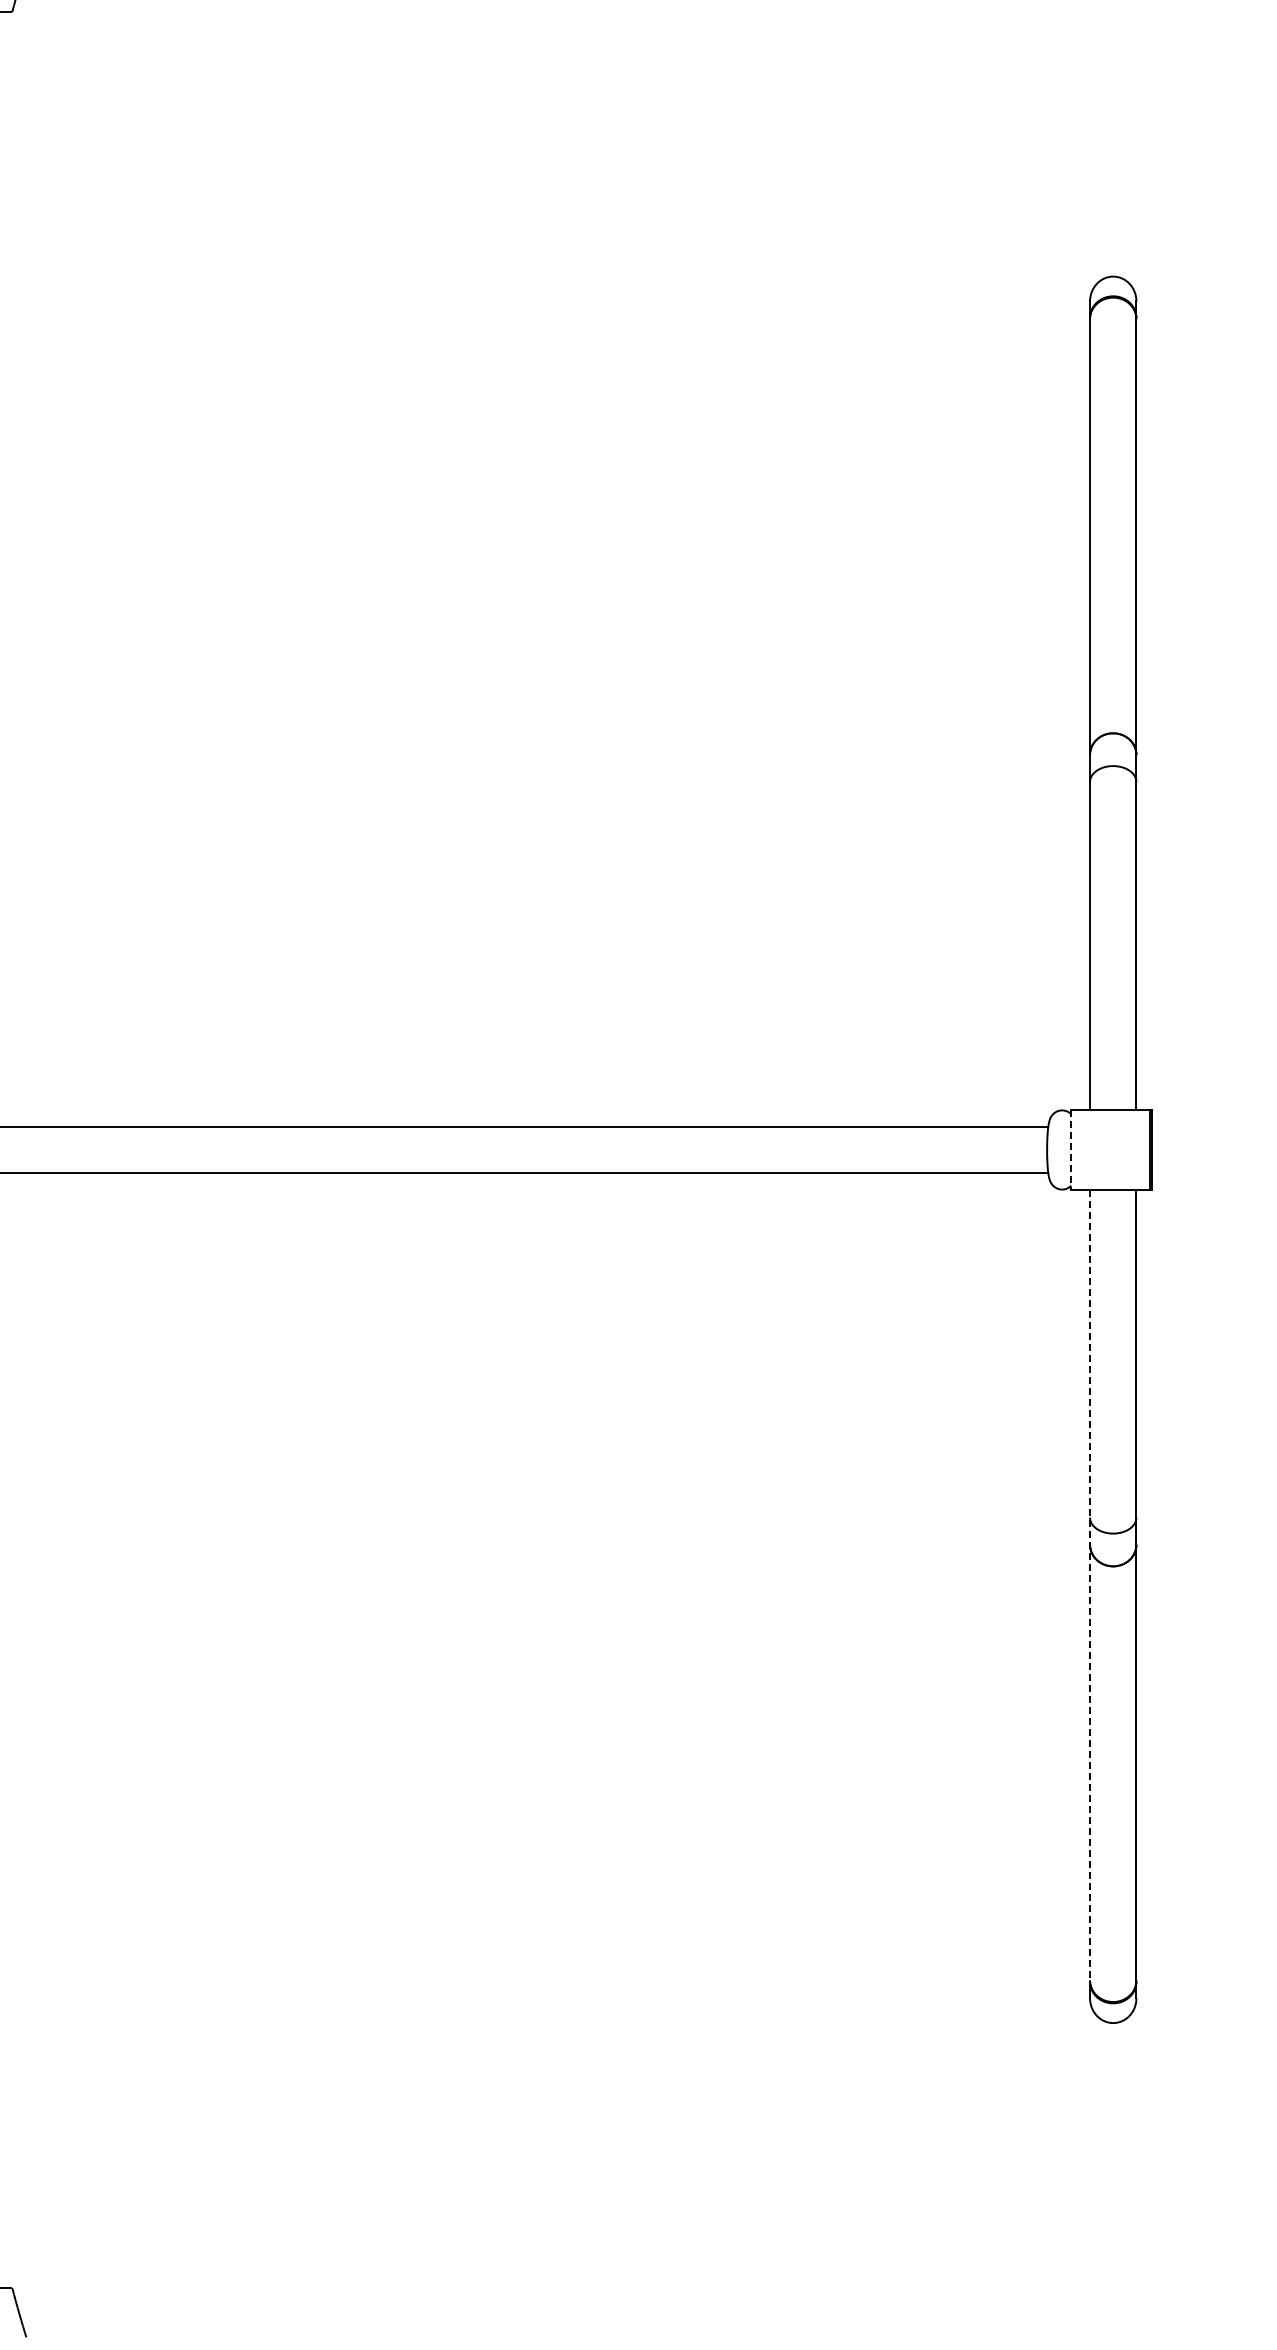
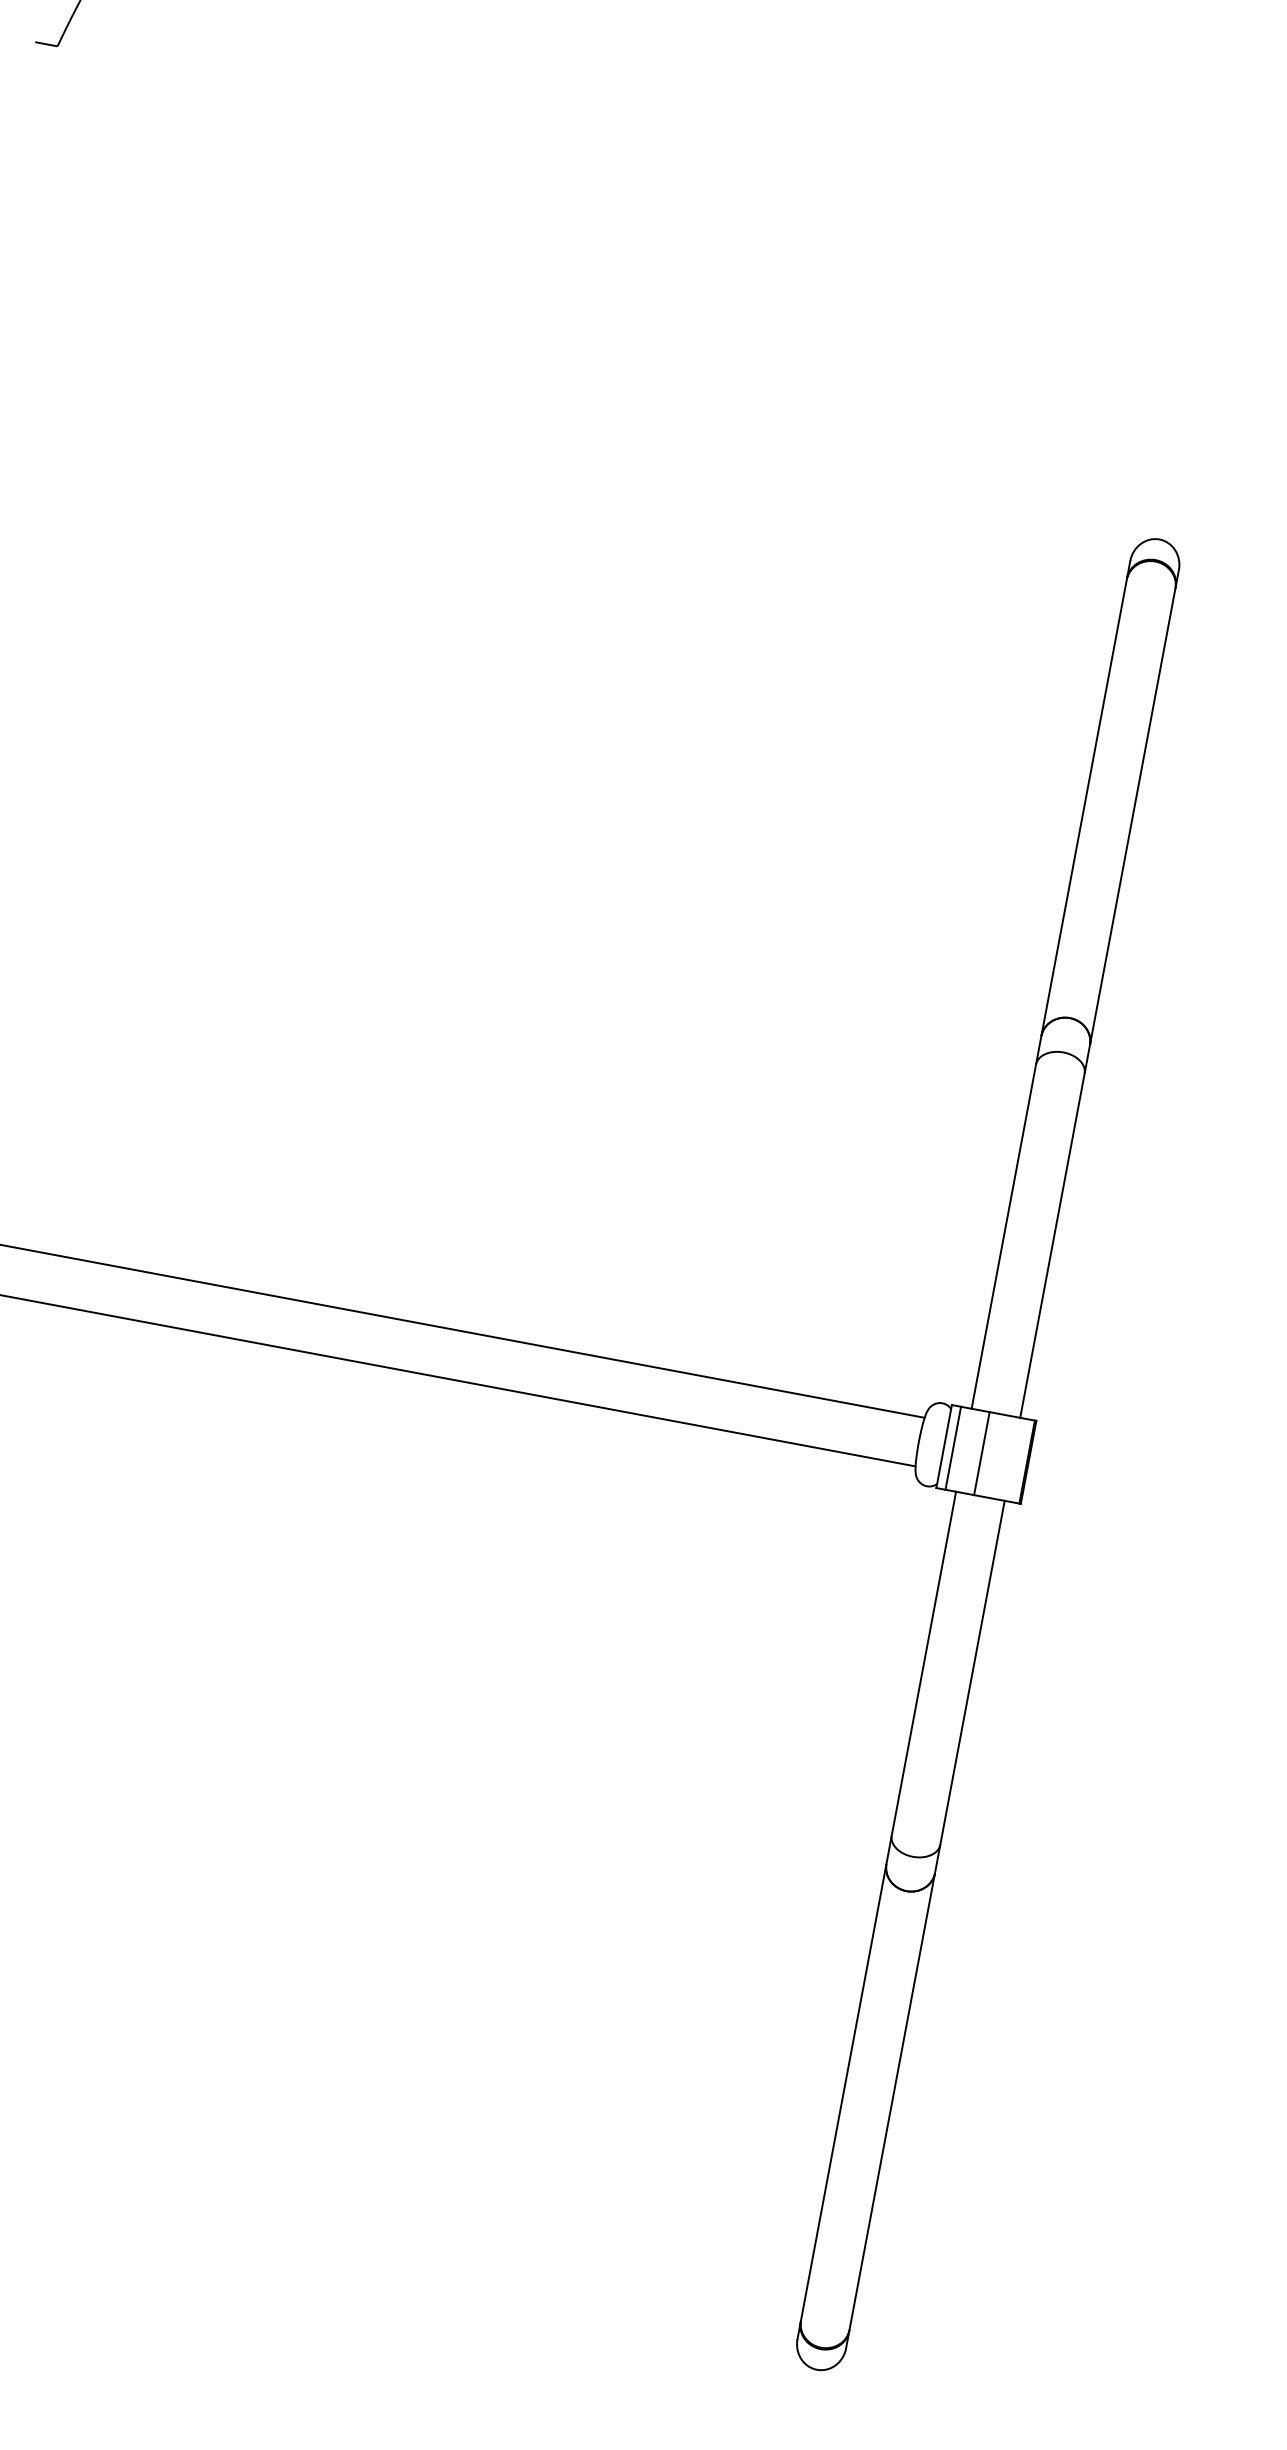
line: (1071, 1149) -> (944, 1446), dashed -> solid
line: (1079, 1149) -> (952, 1447), added
line: (1107, 1149) -> (982, 1453), added
line: (1090, 1585) -> (878, 1906), dashed -> solid

